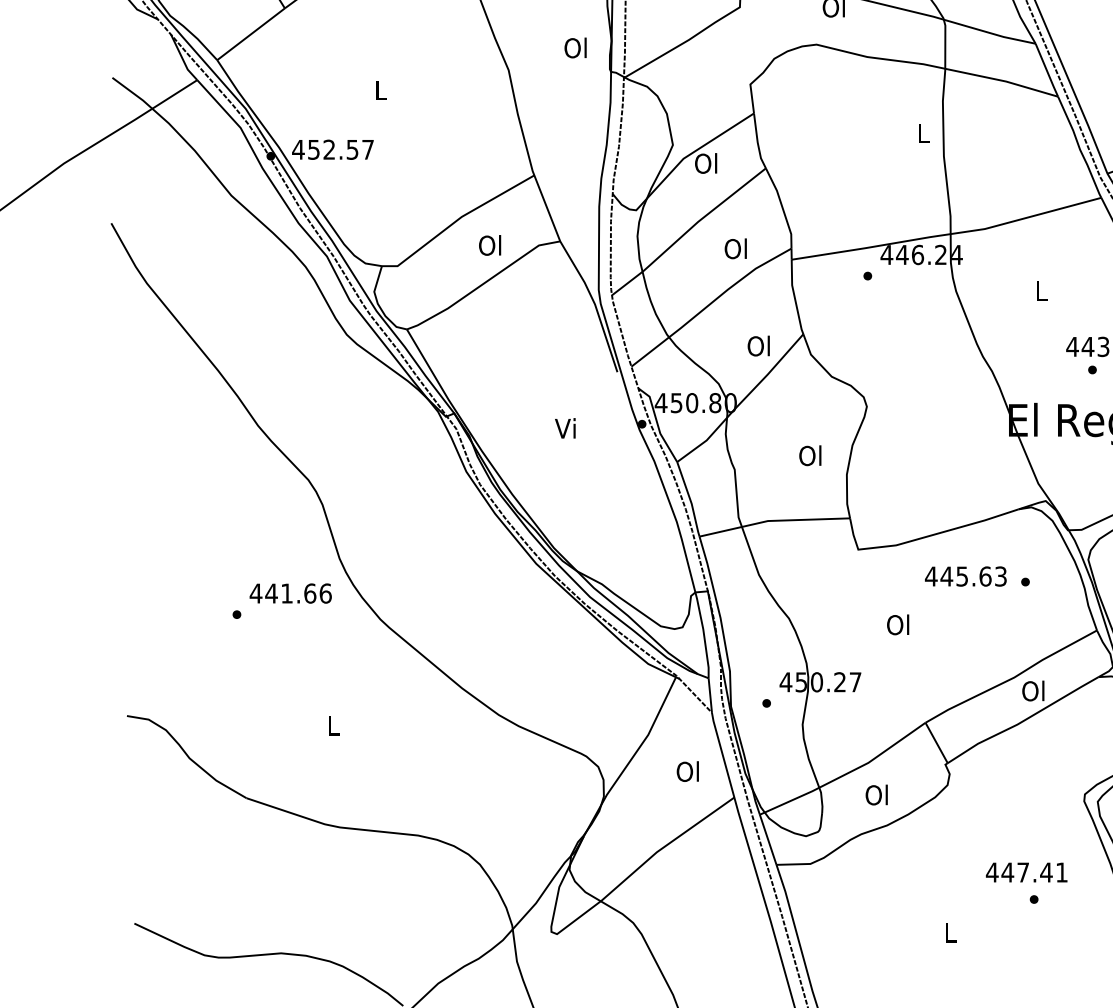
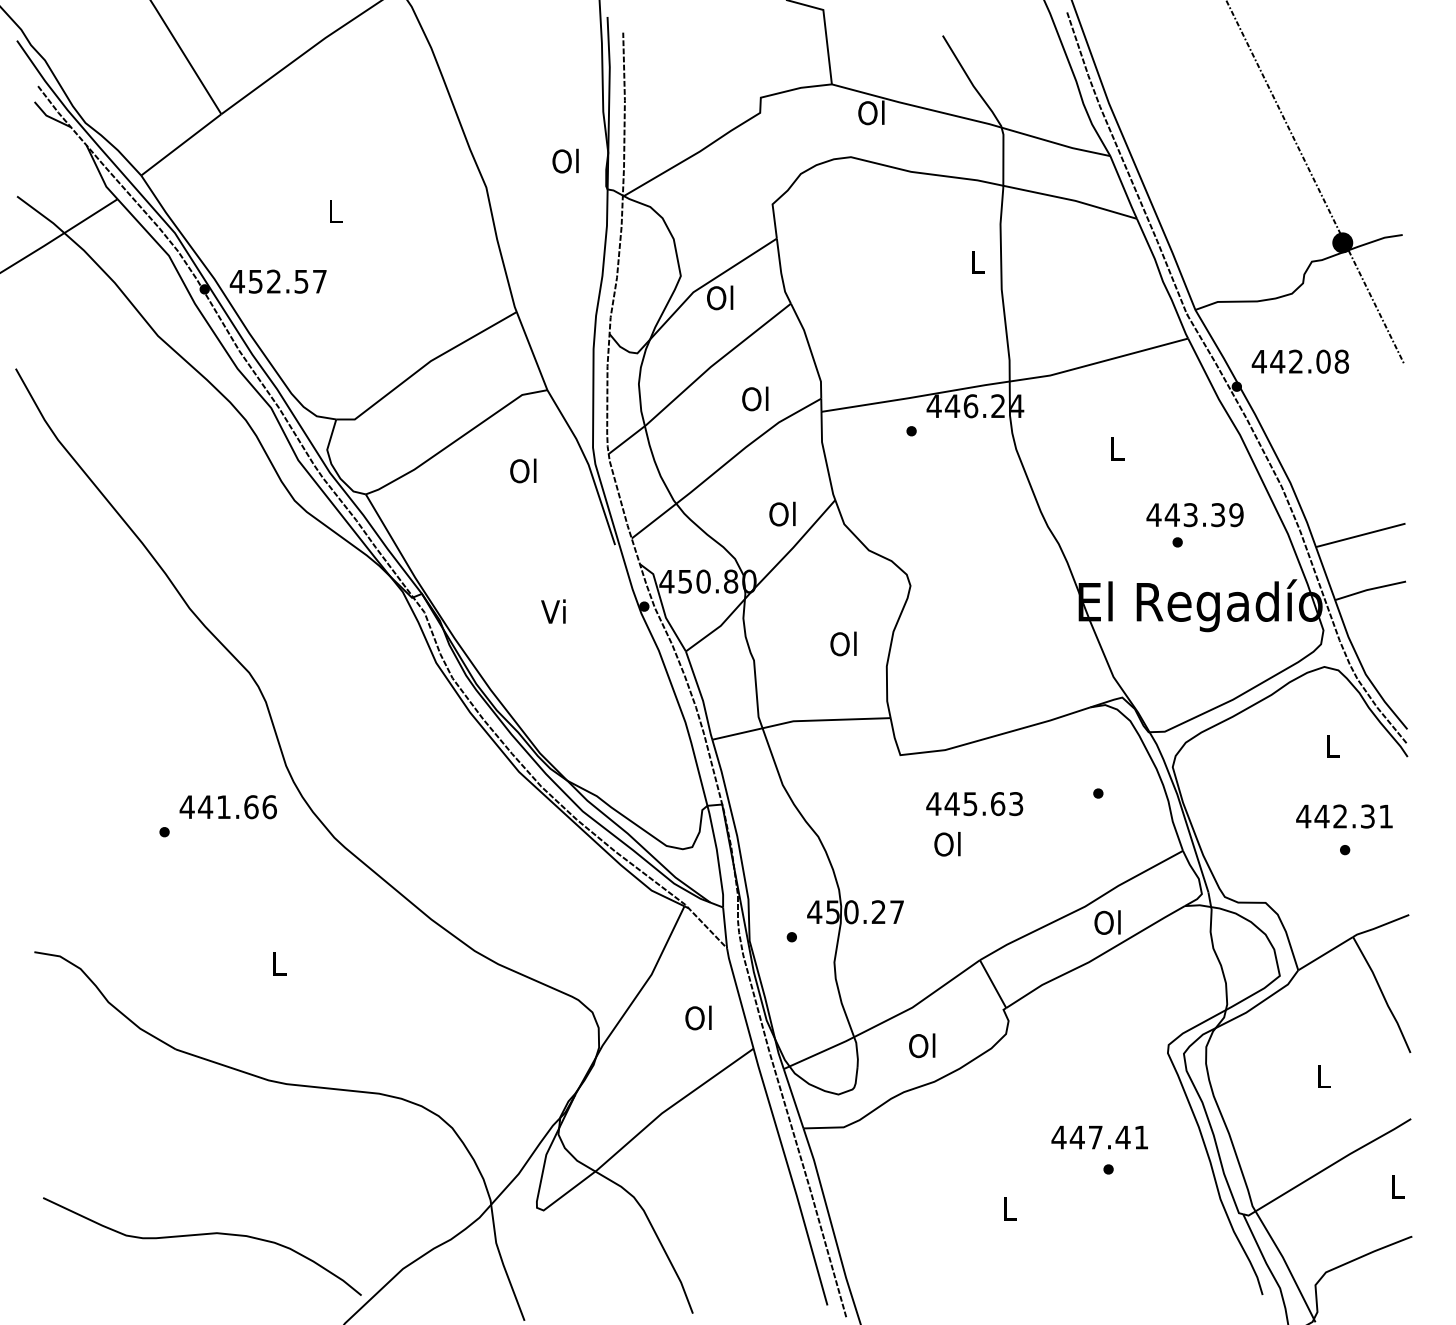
text: (490, 245) -> (523, 470), moved
text: (965, 576) -> (974, 804), moved

